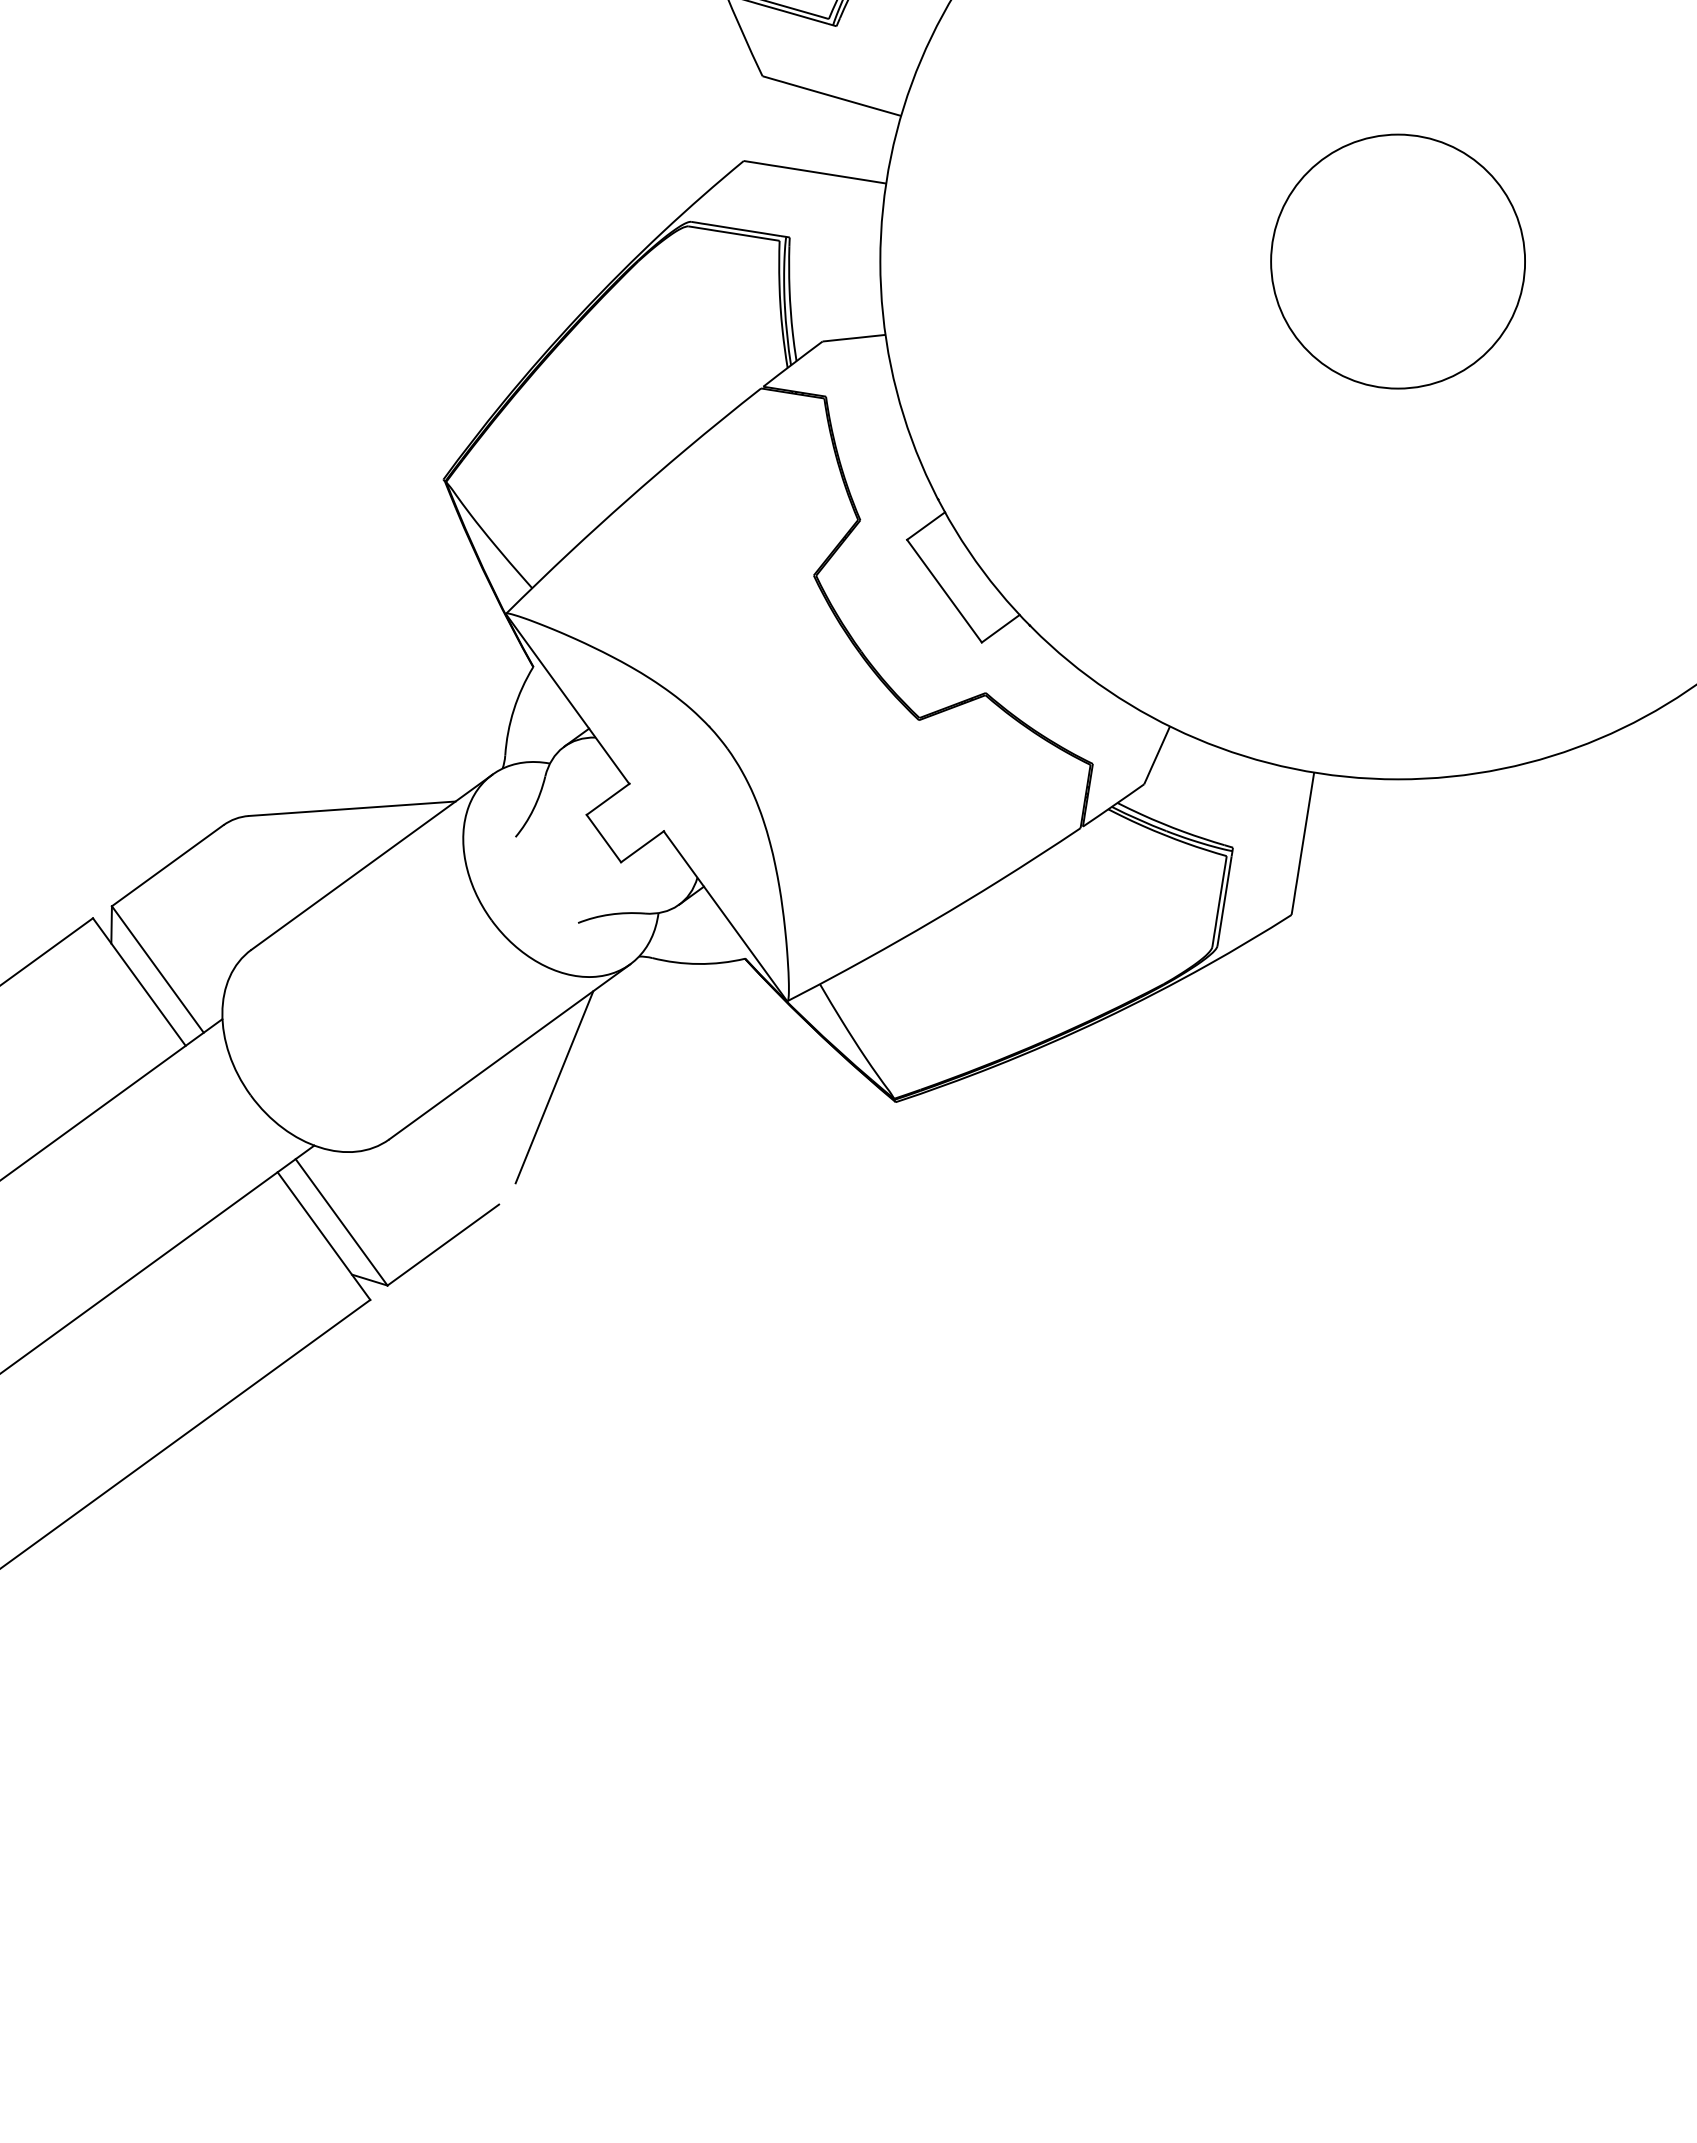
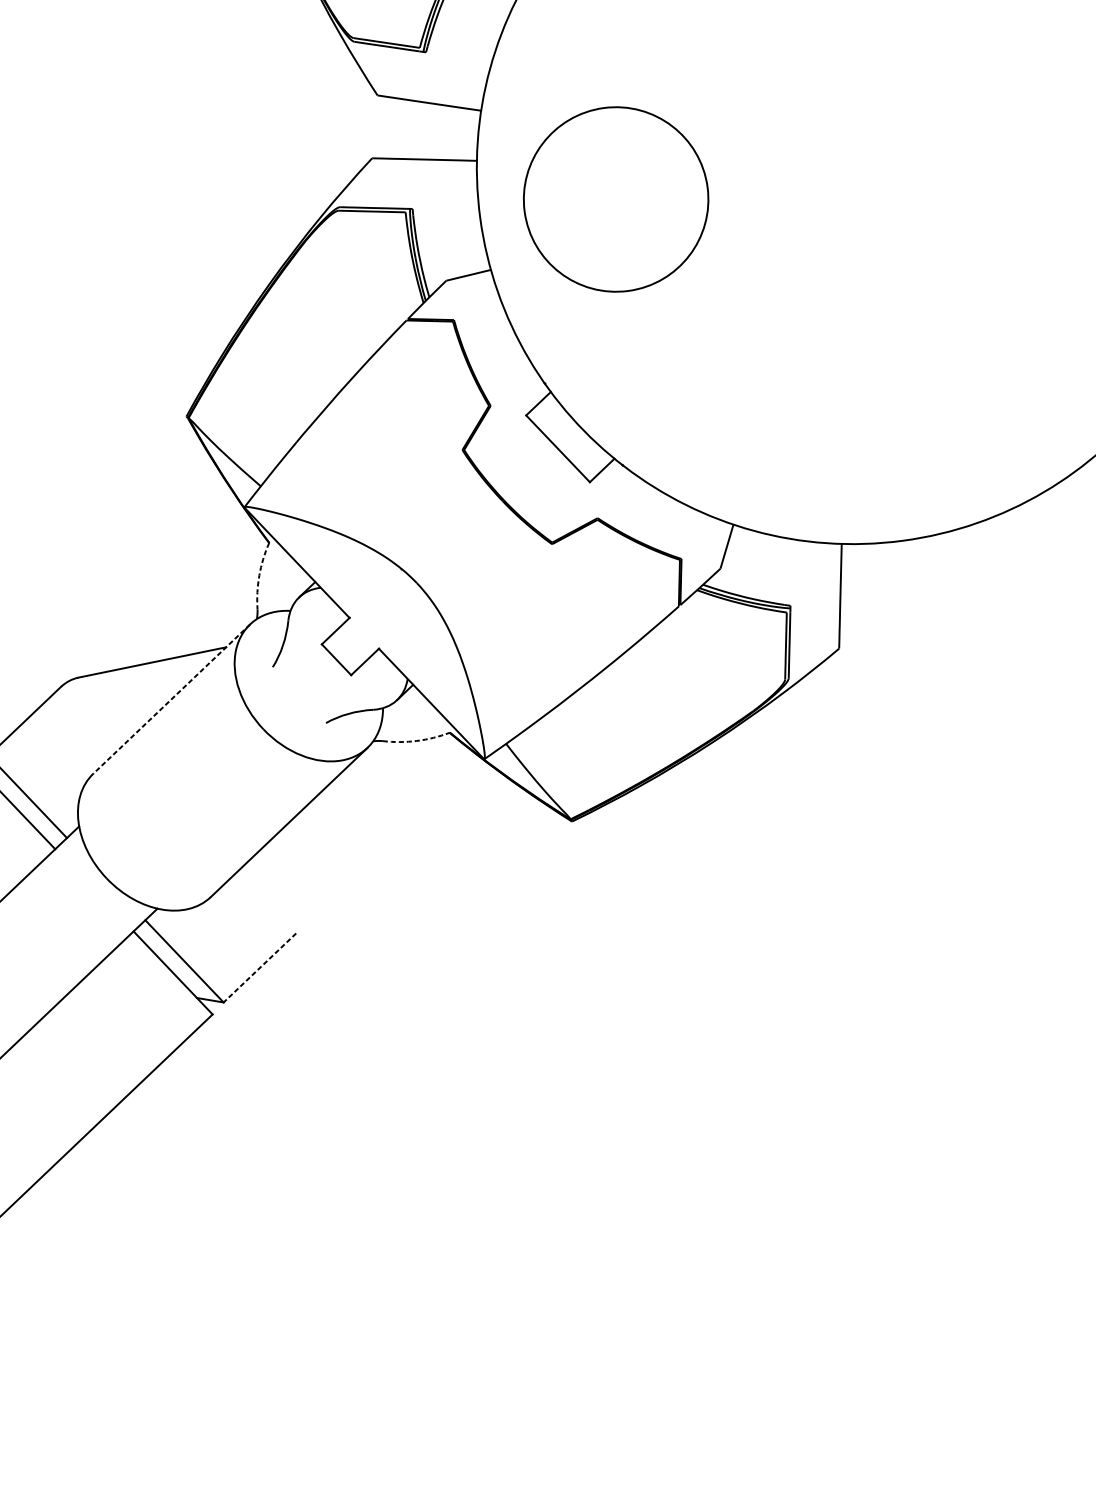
circle: (1397, 261) -> (615, 199), moved
arc: (513, 709) -> (259, 575), solid -> dashed
line: (371, 862) -> (171, 699), solid -> dashed
arc: (698, 963) -> (416, 740), solid -> dashed
line: (554, 1087) -> (324, 843), removed
line: (443, 1245) -> (260, 968), solid -> dashed

